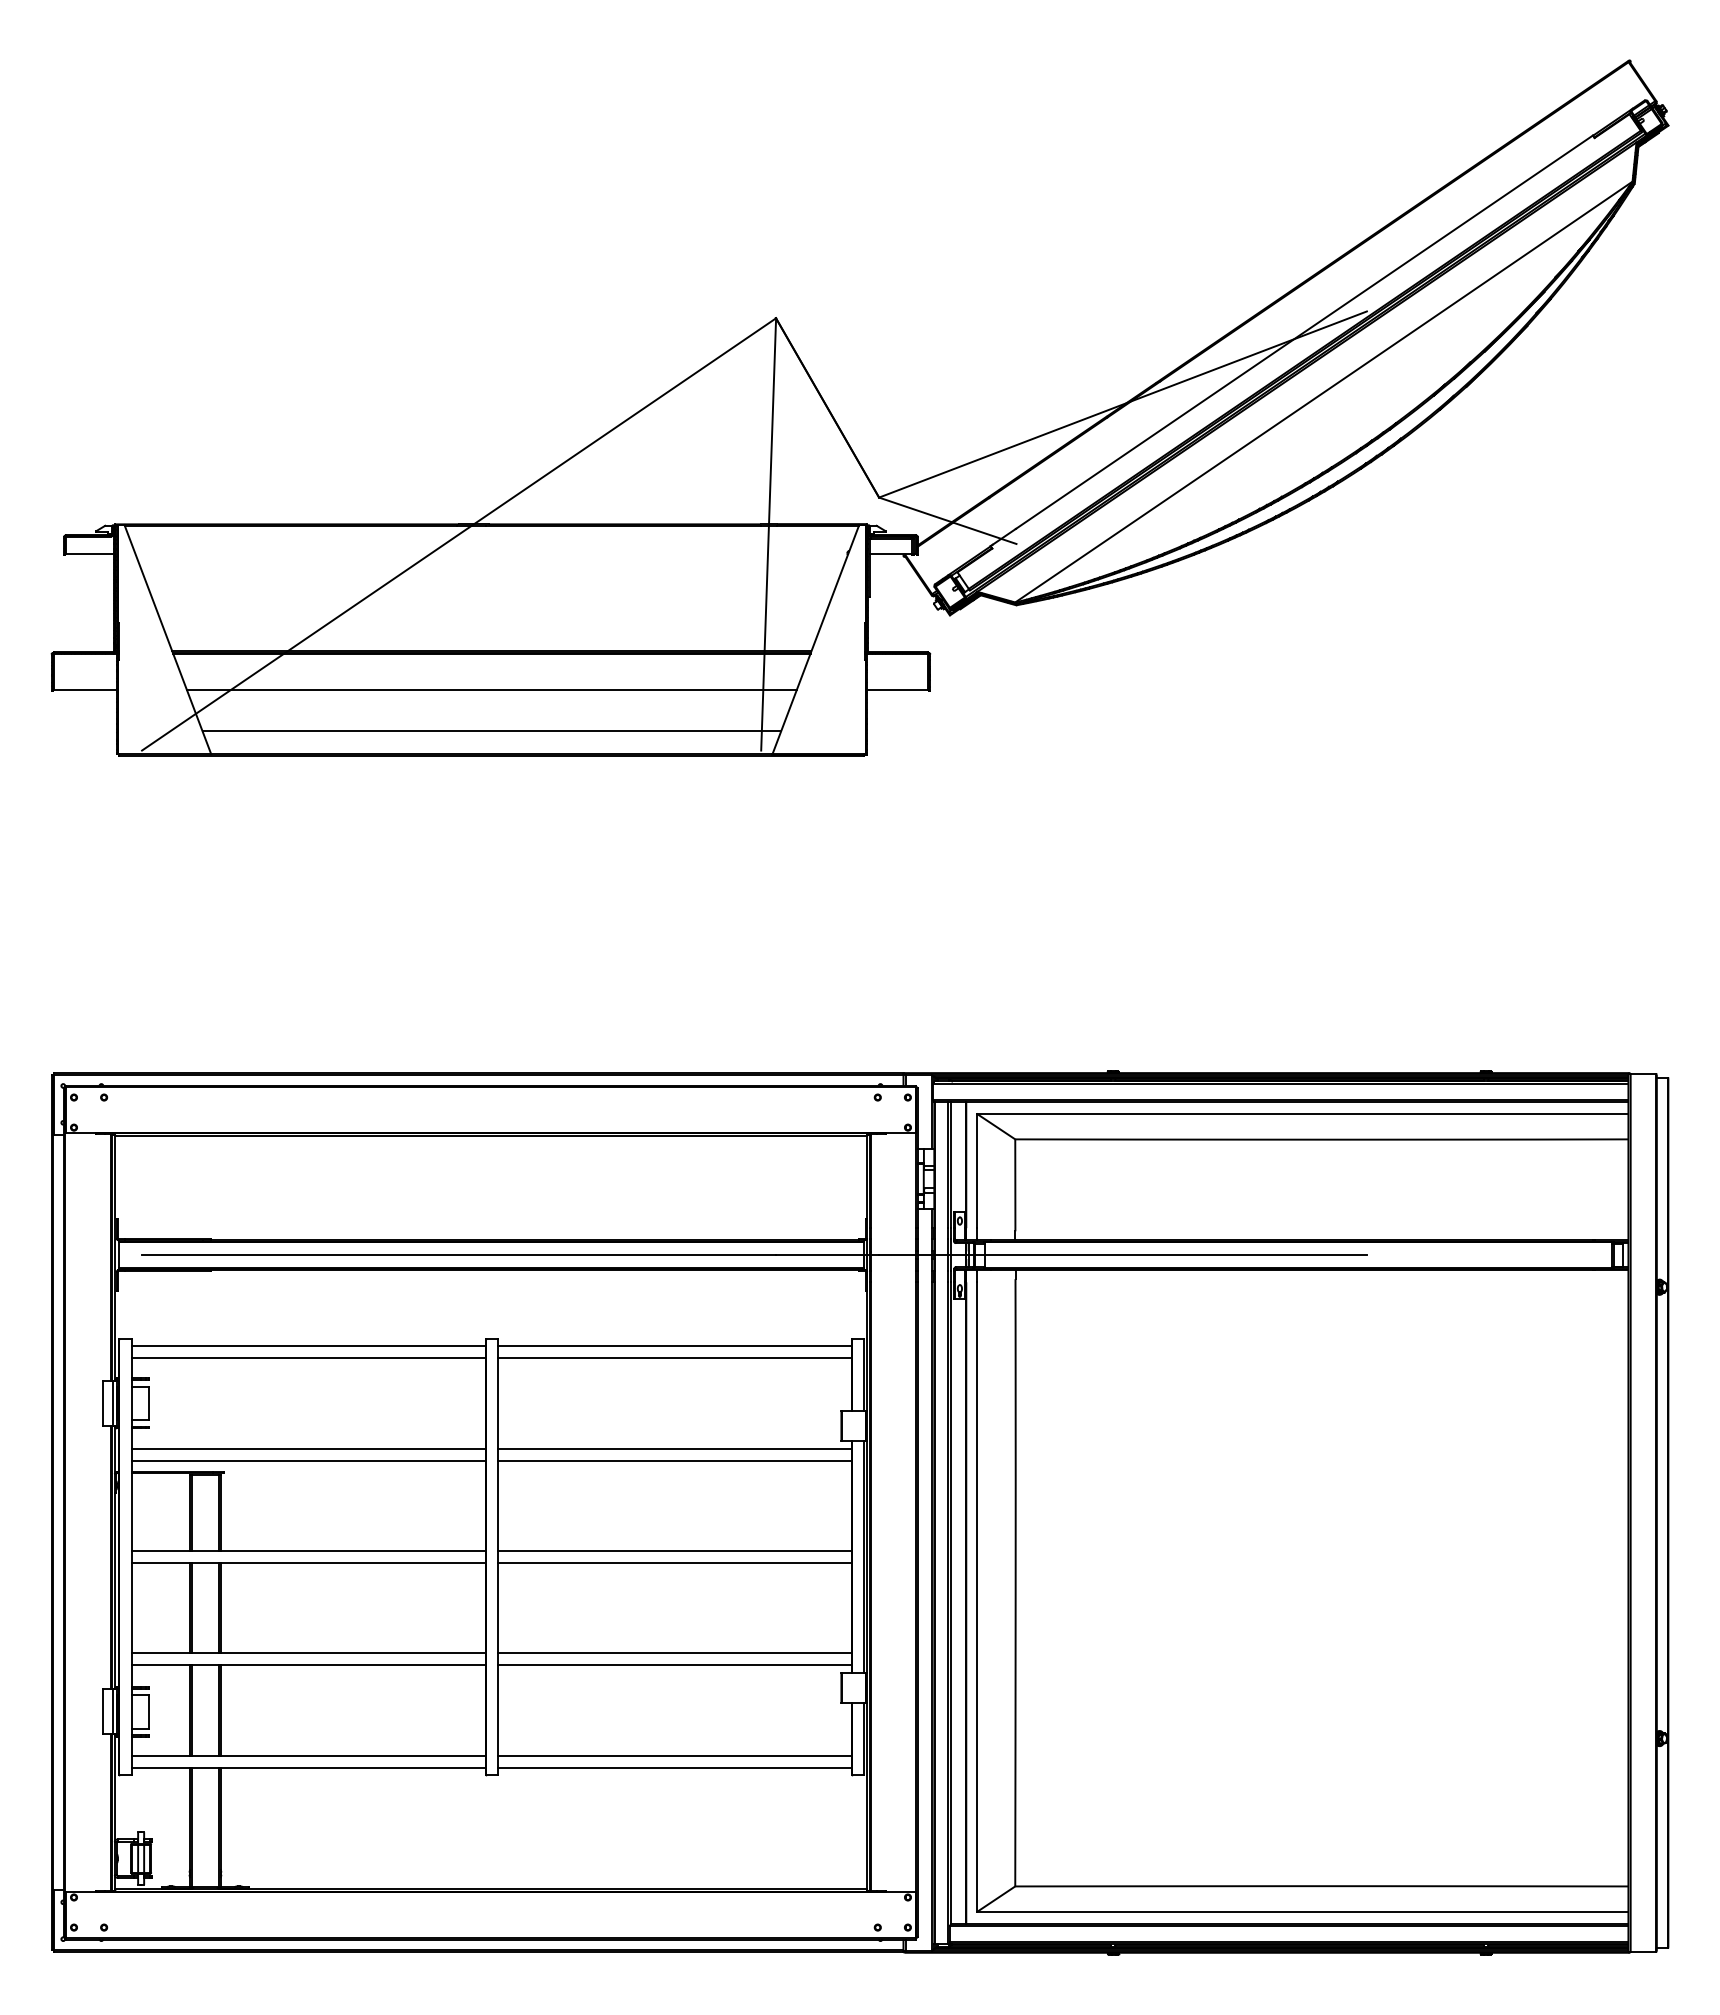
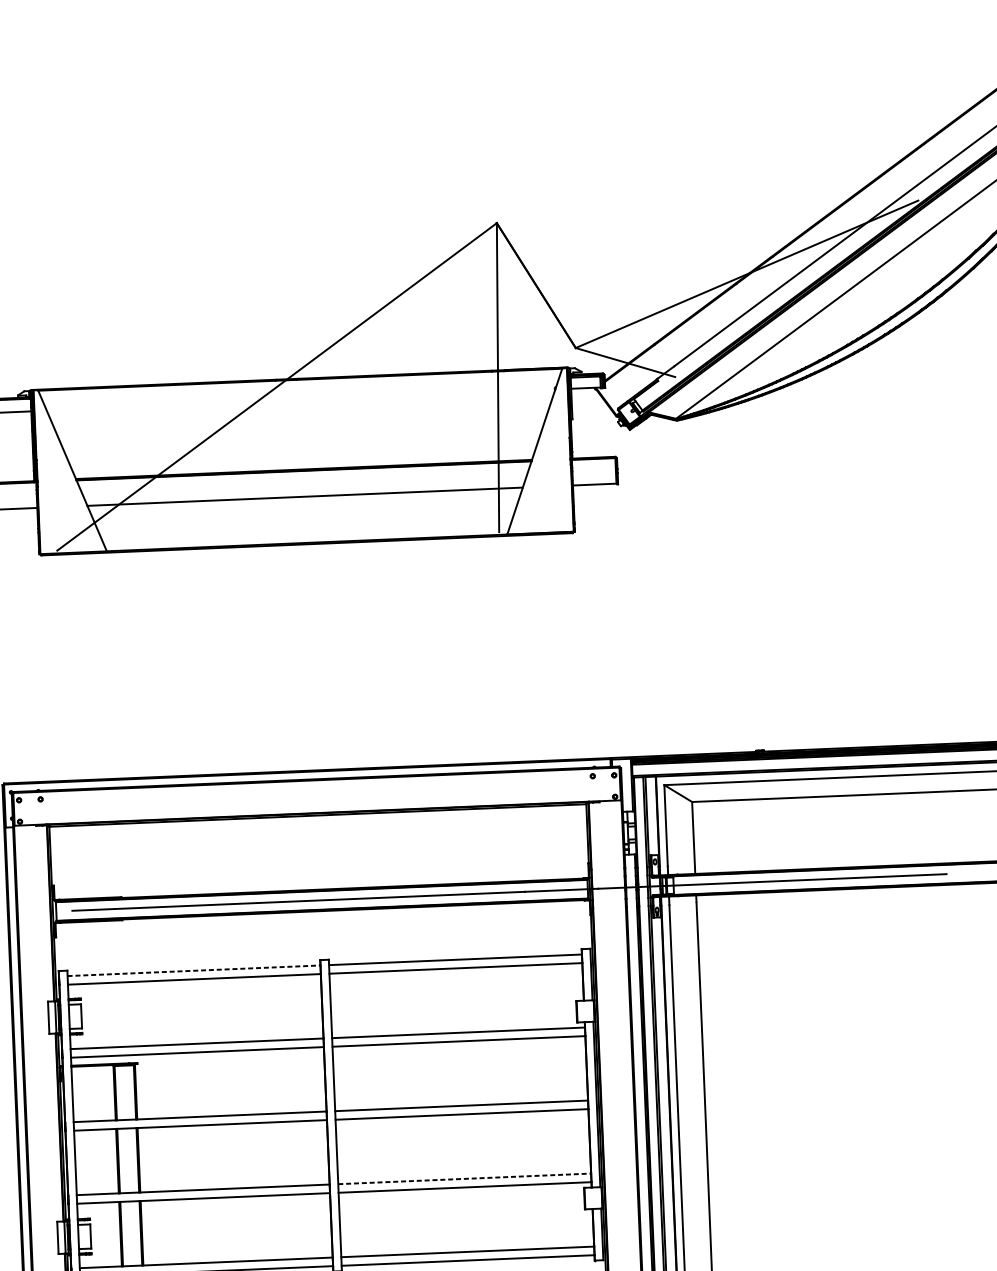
line: (491, 731) -> (306, 526), removed
line: (309, 1346) -> (194, 970), solid -> dashed
line: (675, 1653) -> (465, 1179), solid -> dashed

